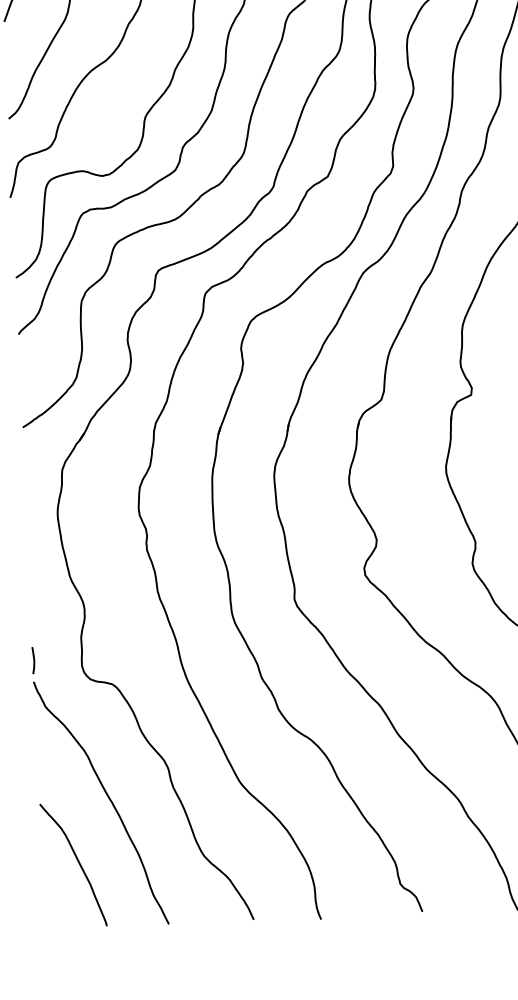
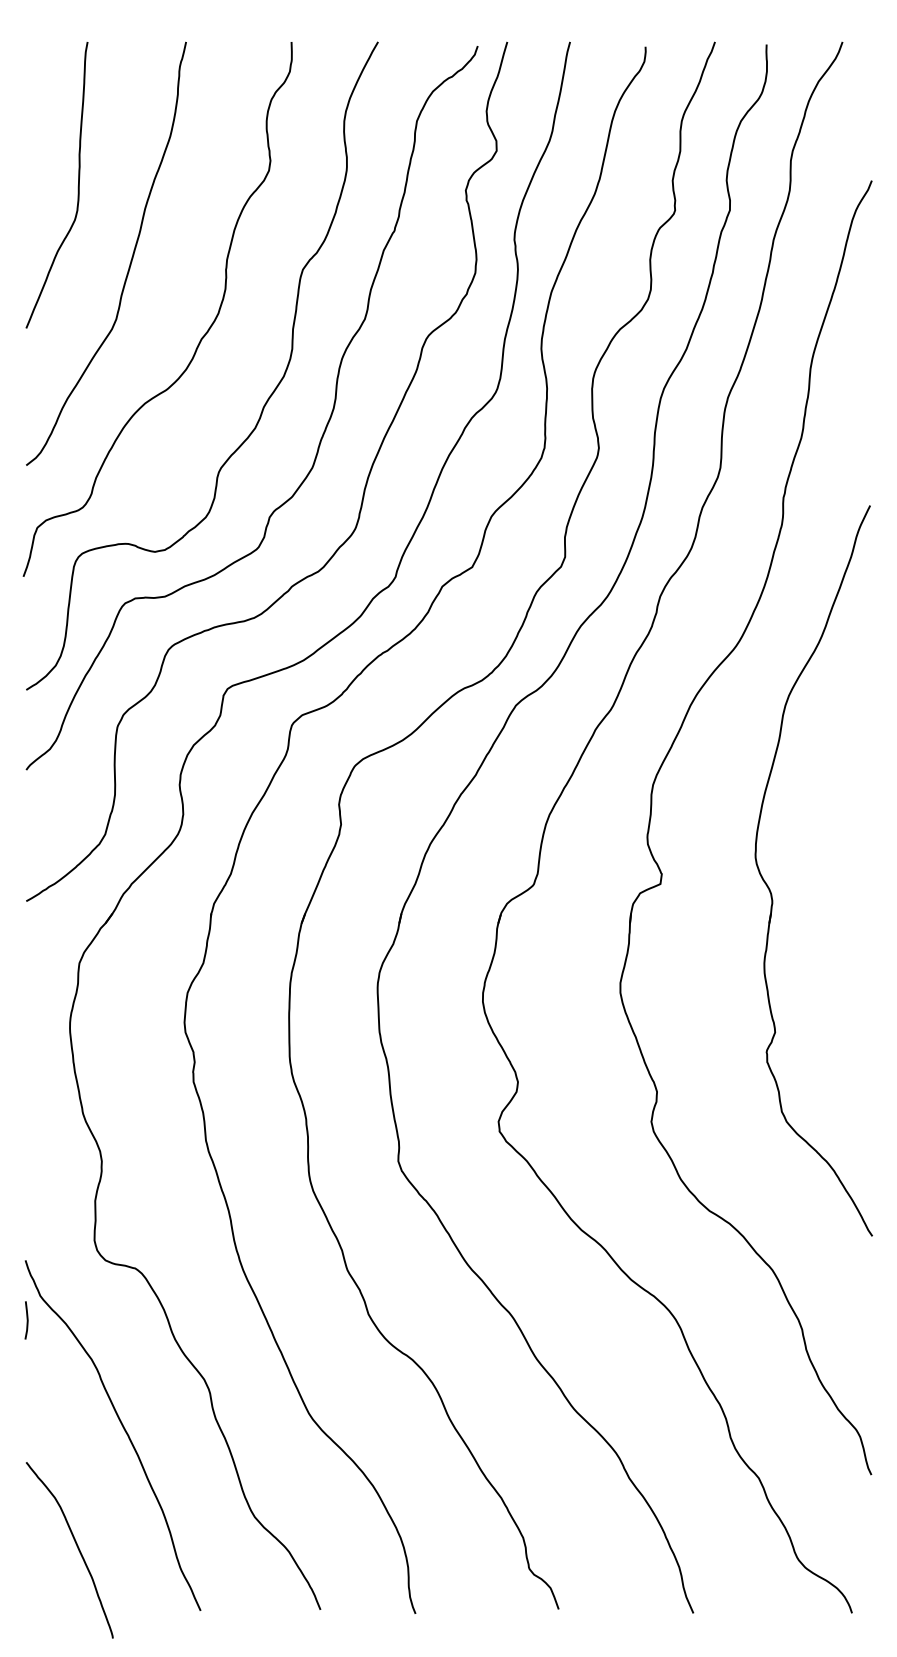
line: (33, 660) -> (26, 1320), moved
curve: (78, 862) -> (76, 1546), moved

